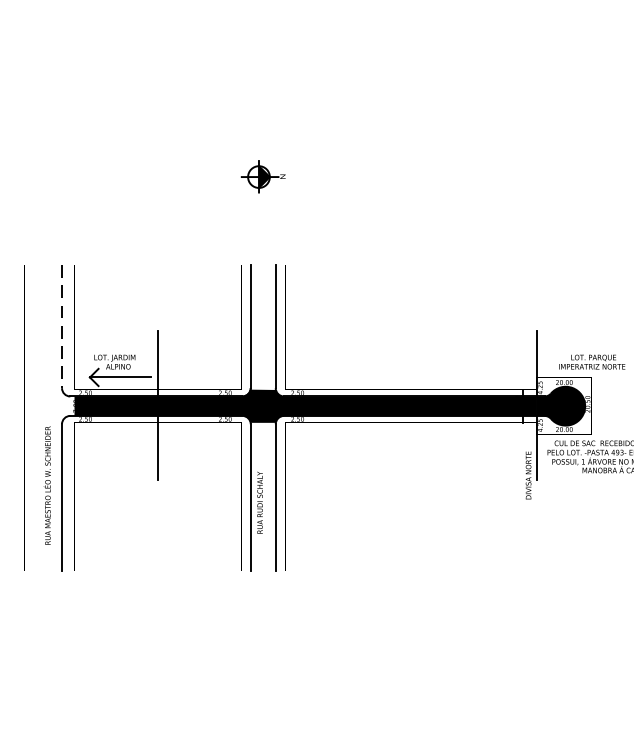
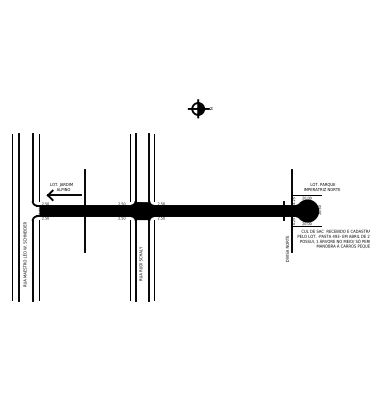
part: (261, 176) -> (199, 108), moved
line: (61, 326) -> (32, 167), dashed -> solid
line: (37, 418) -> (19, 217), added

